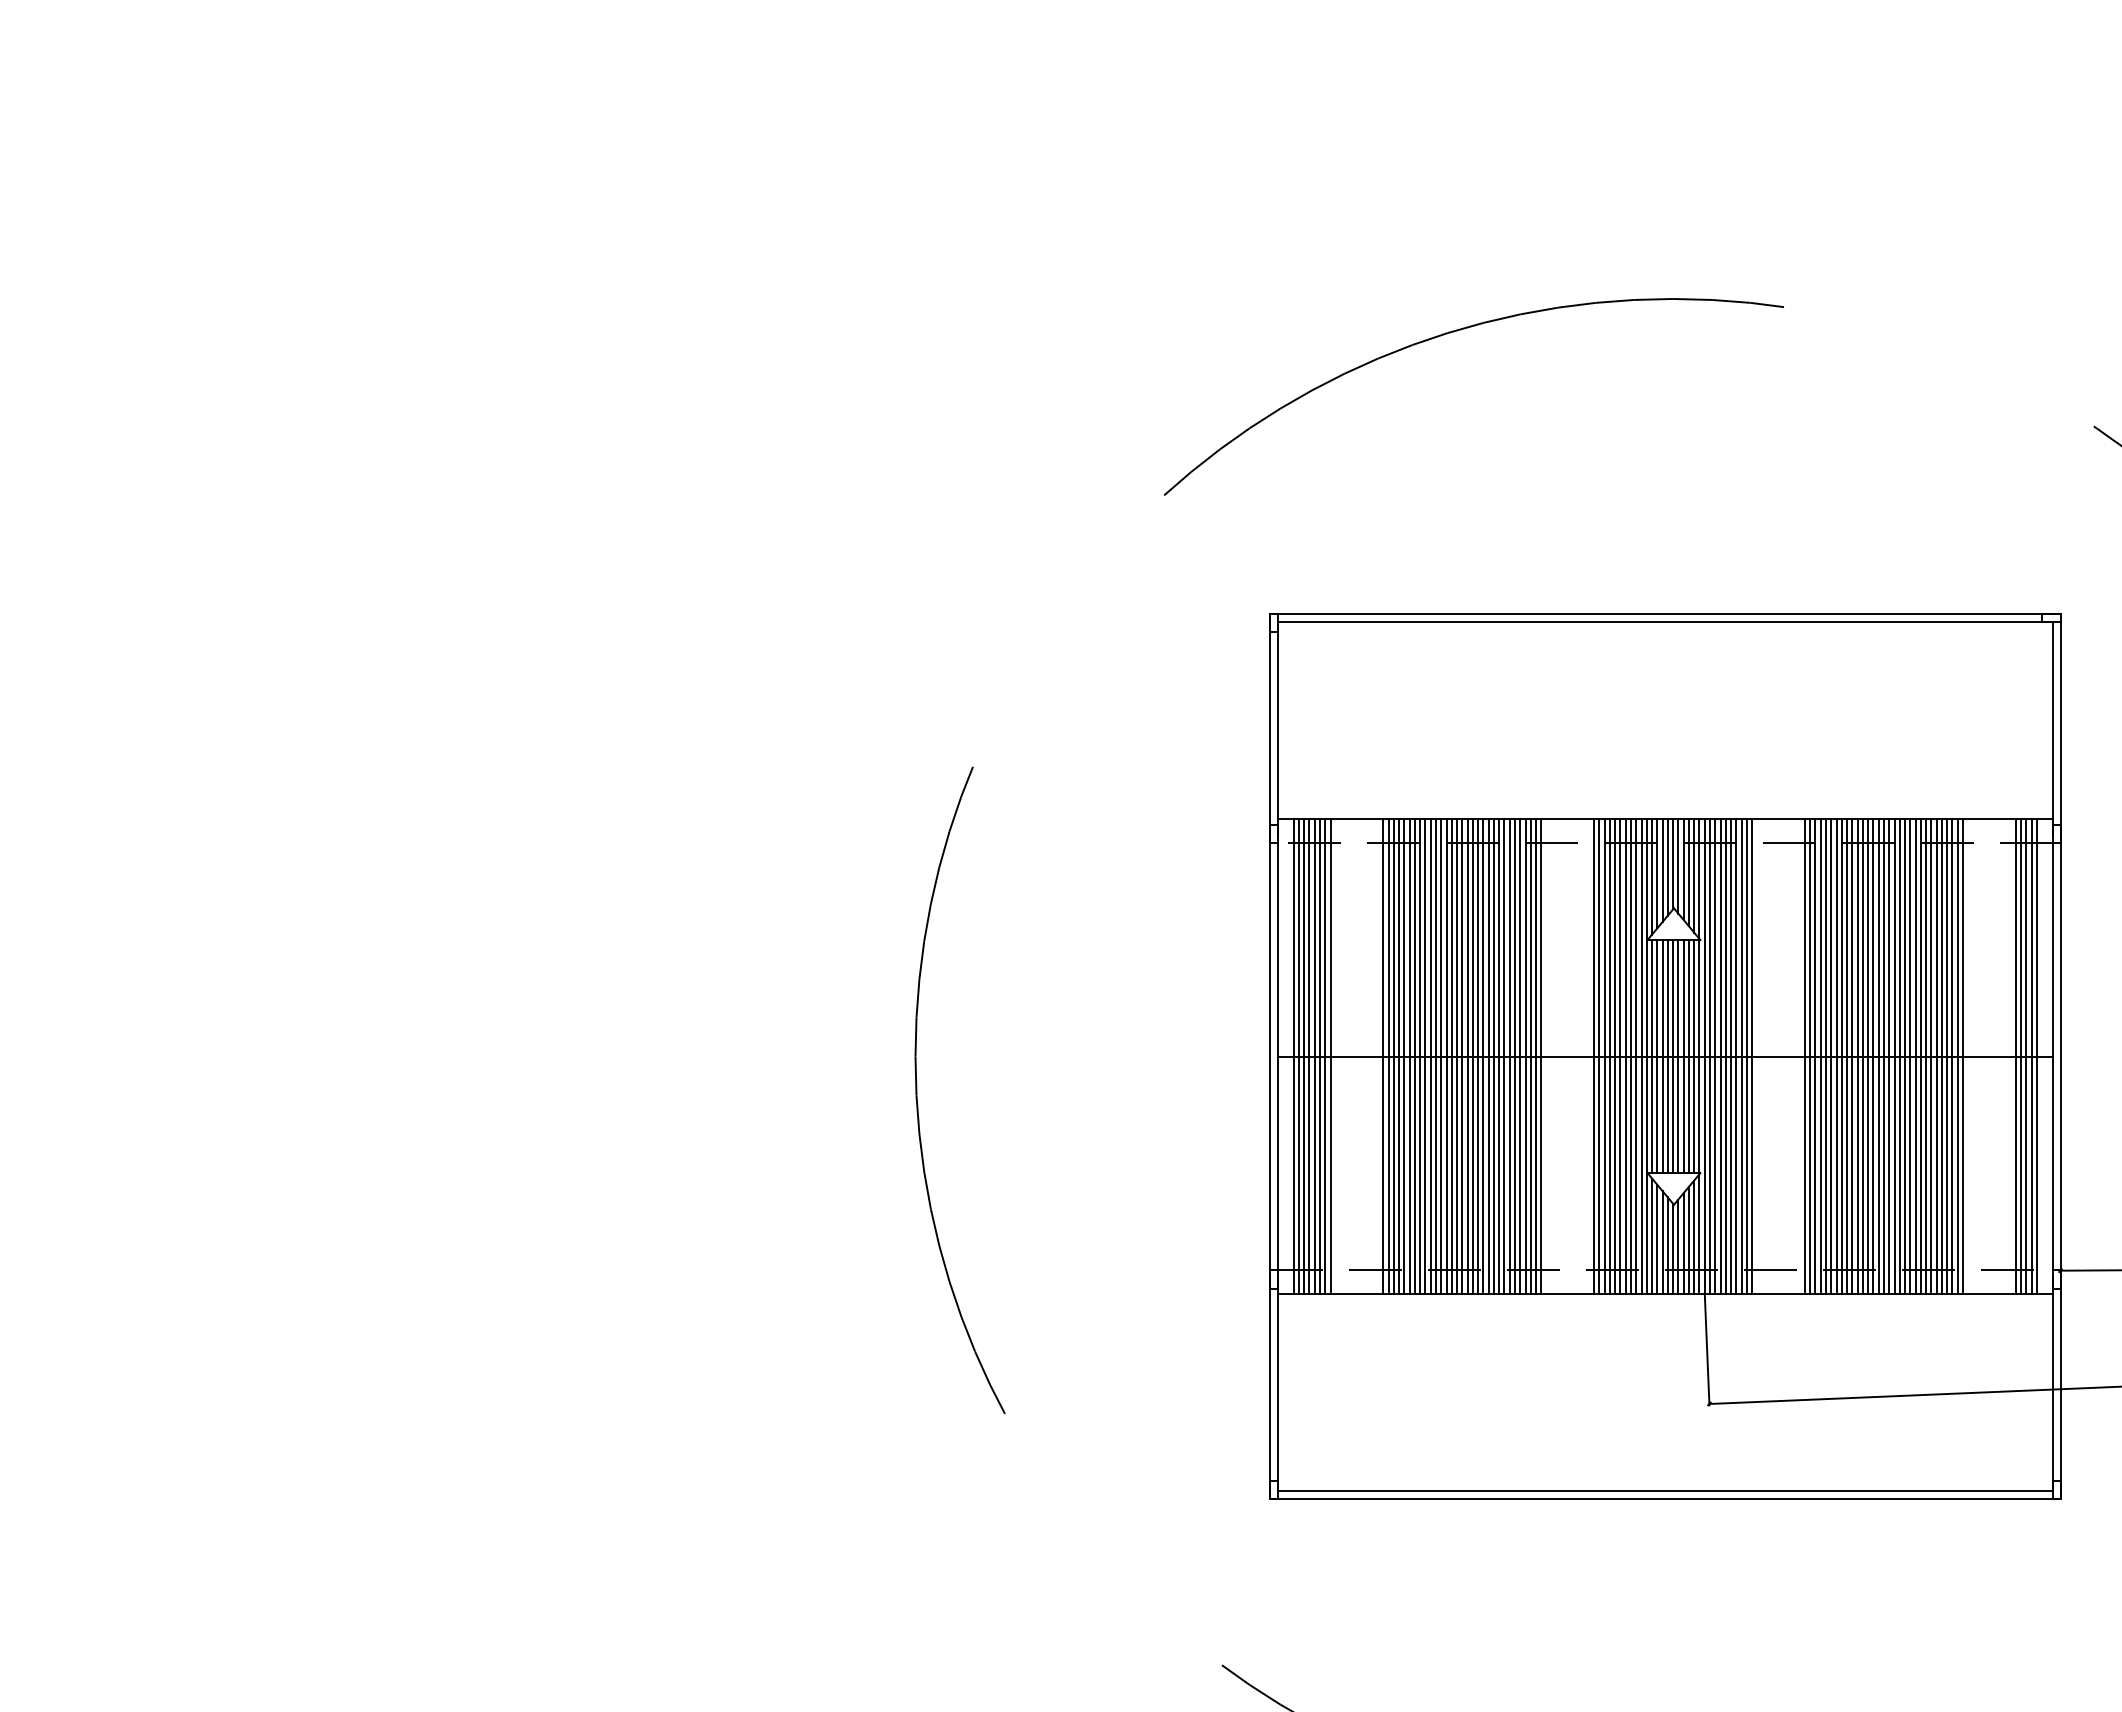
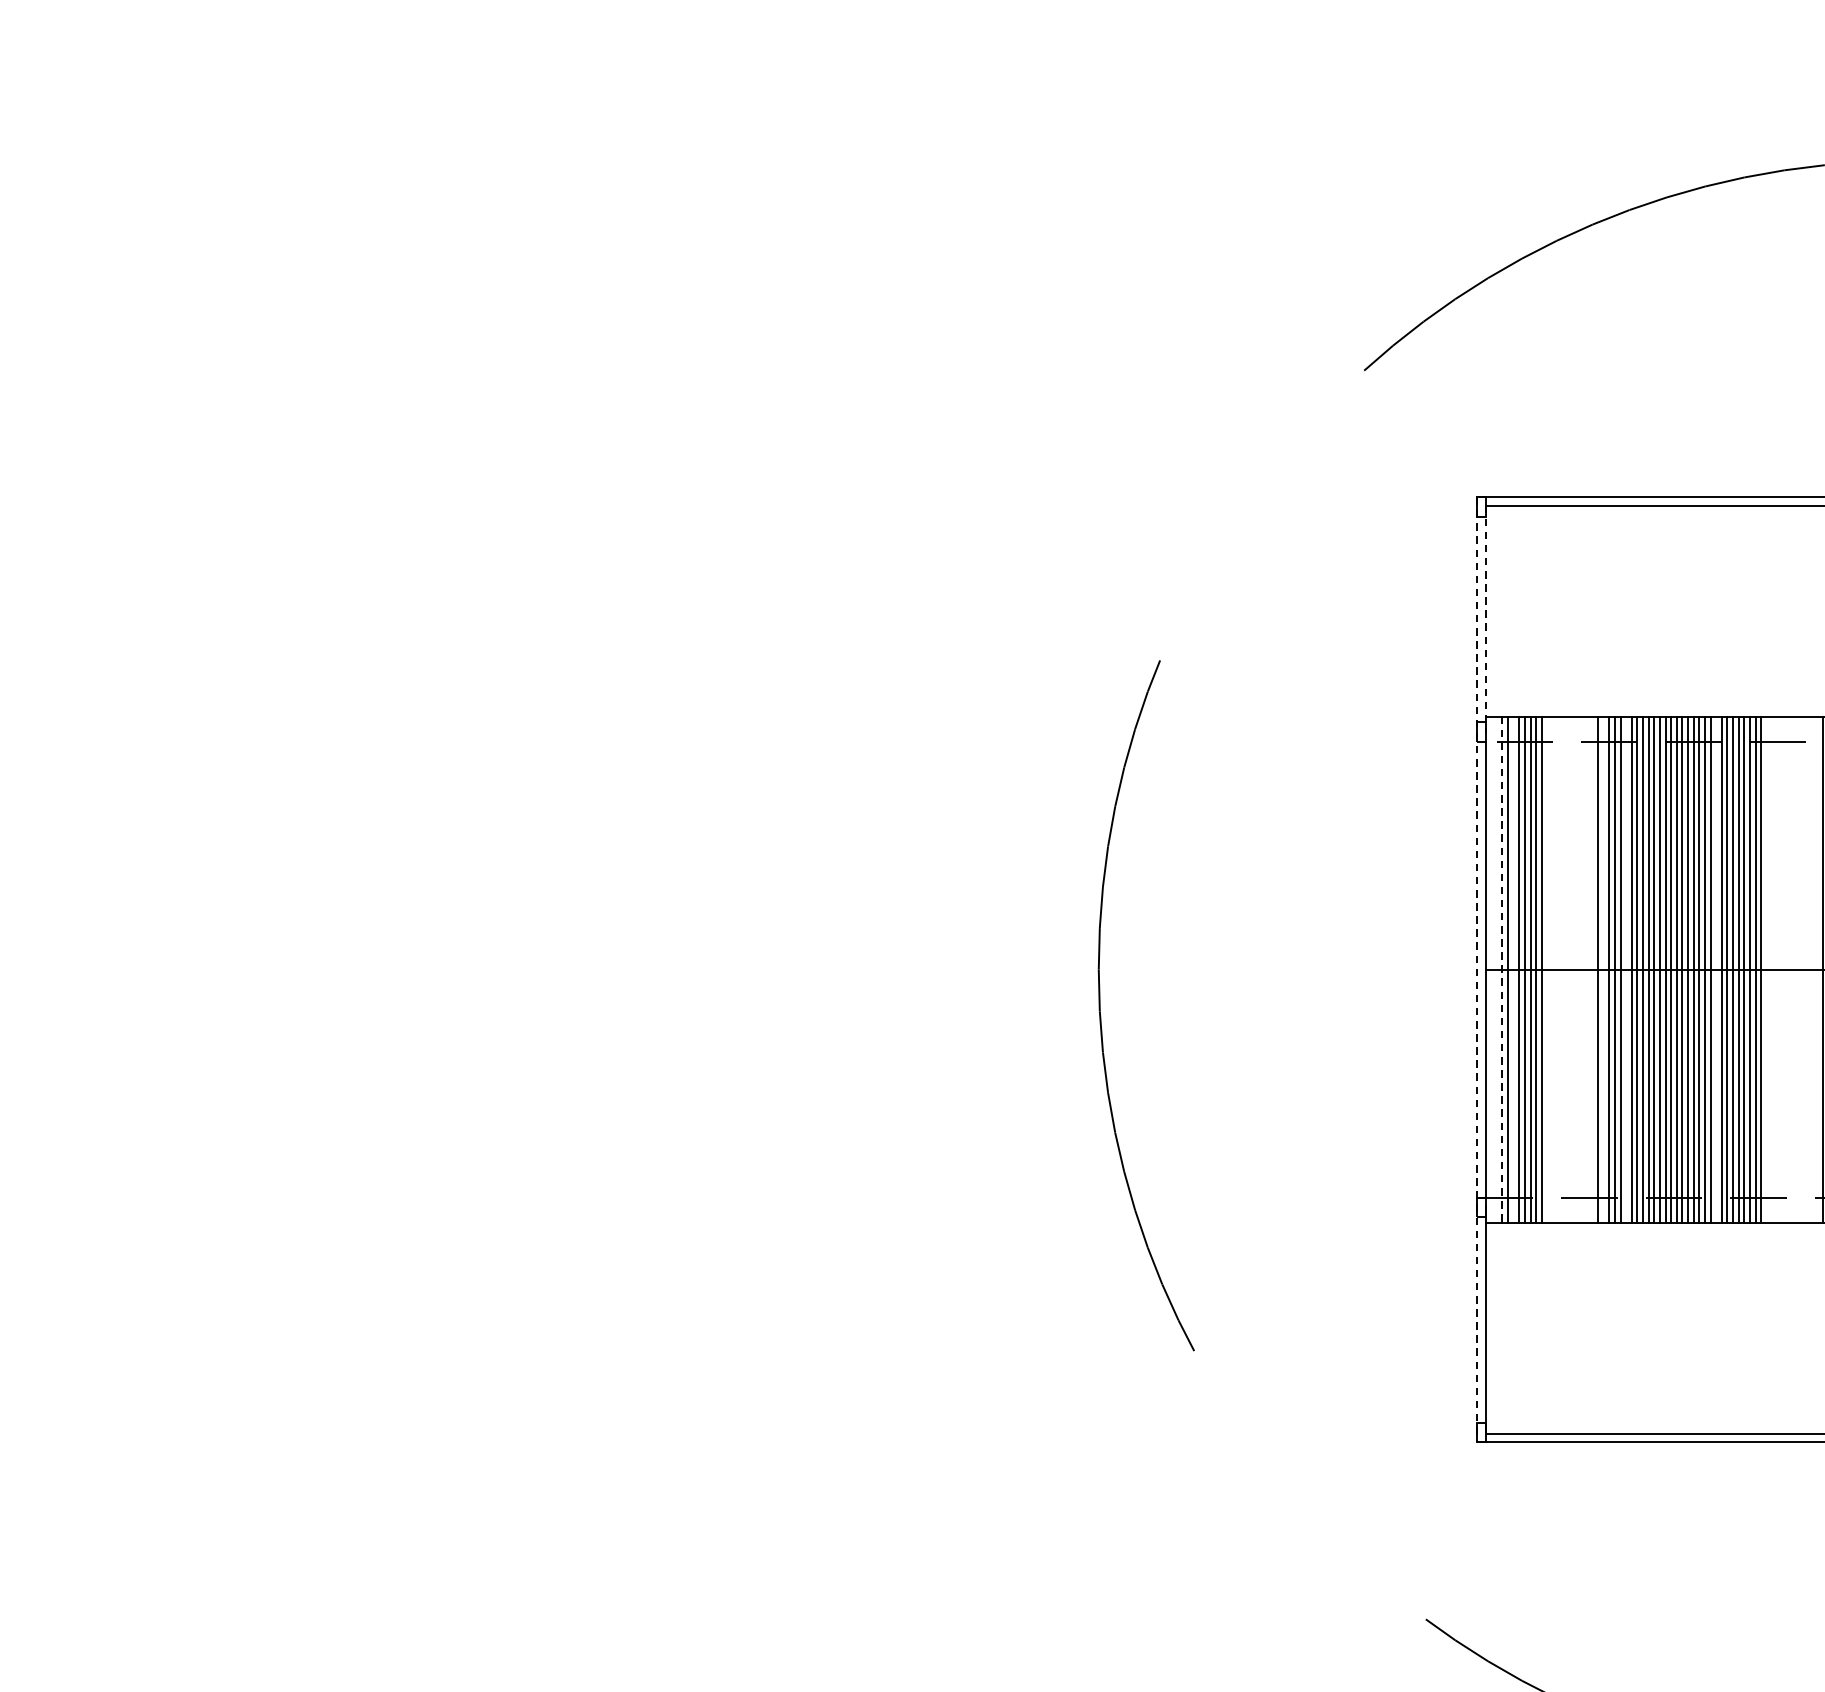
line: (1277, 728) -> (1485, 619), solid -> dashed
line: (1269, 1056) -> (1476, 969), solid -> dashed
line: (1304, 1056) -> (1513, 969), removed
line: (1388, 1056) -> (1603, 969), removed
line: (1409, 1056) -> (1626, 969), removed
line: (1493, 1056) -> (1715, 969), removed
line: (1541, 1056) -> (1766, 969), removed
line: (1293, 1057) -> (1502, 970), solid -> dashed

